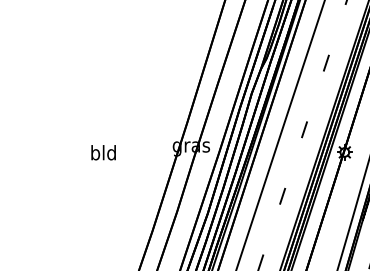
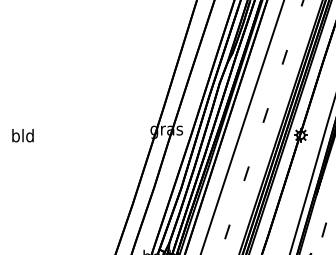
text: (103, 152) -> (22, 135), moved

